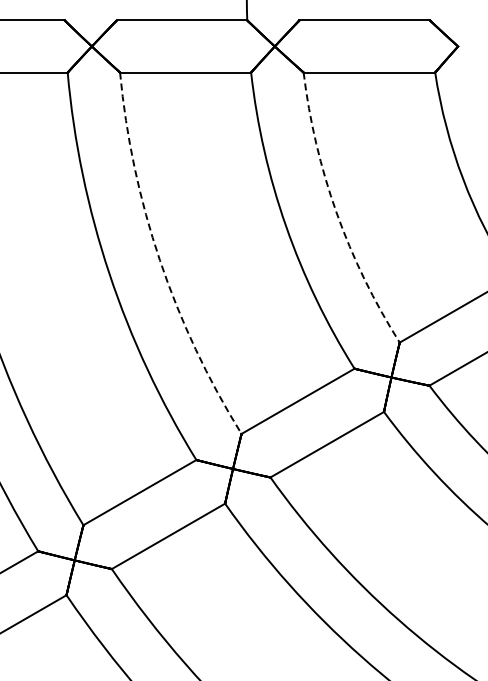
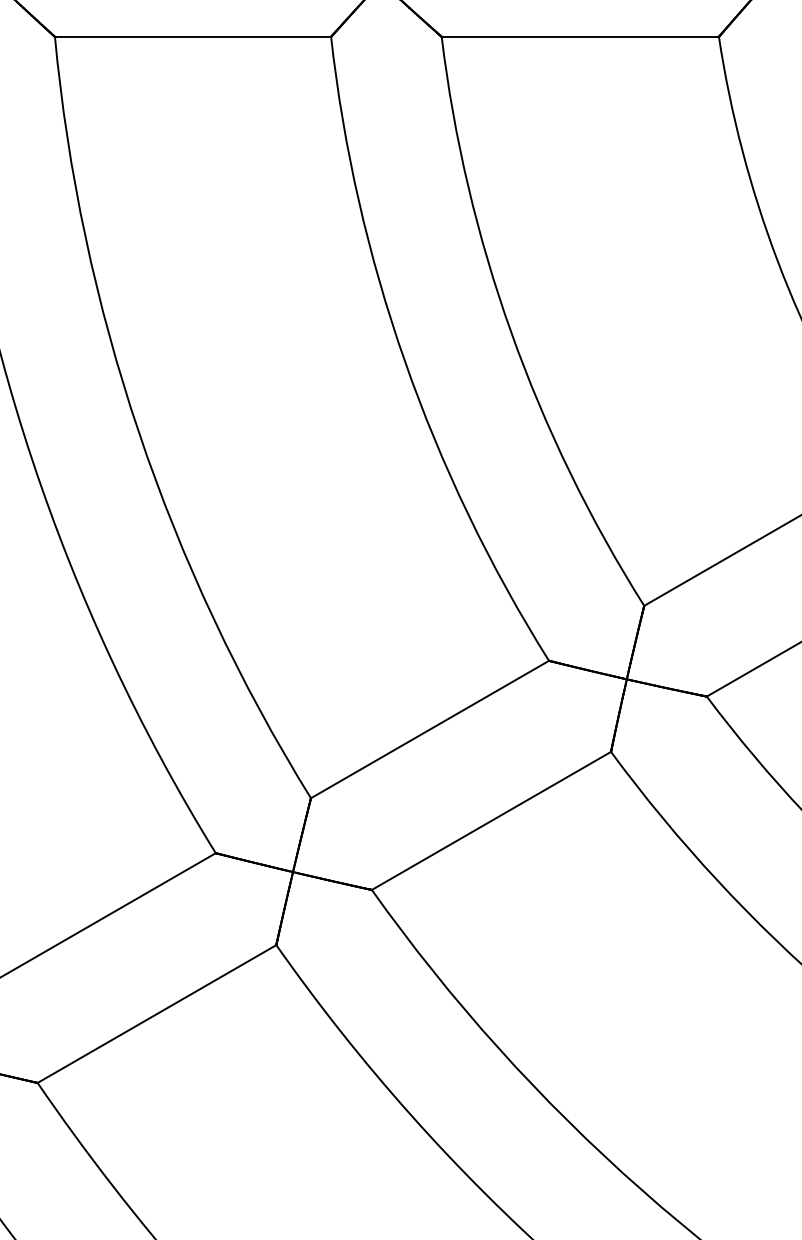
arc: (336, 212) -> (510, 331), dashed -> solid
arc: (159, 260) -> (138, 432), dashed -> solid

